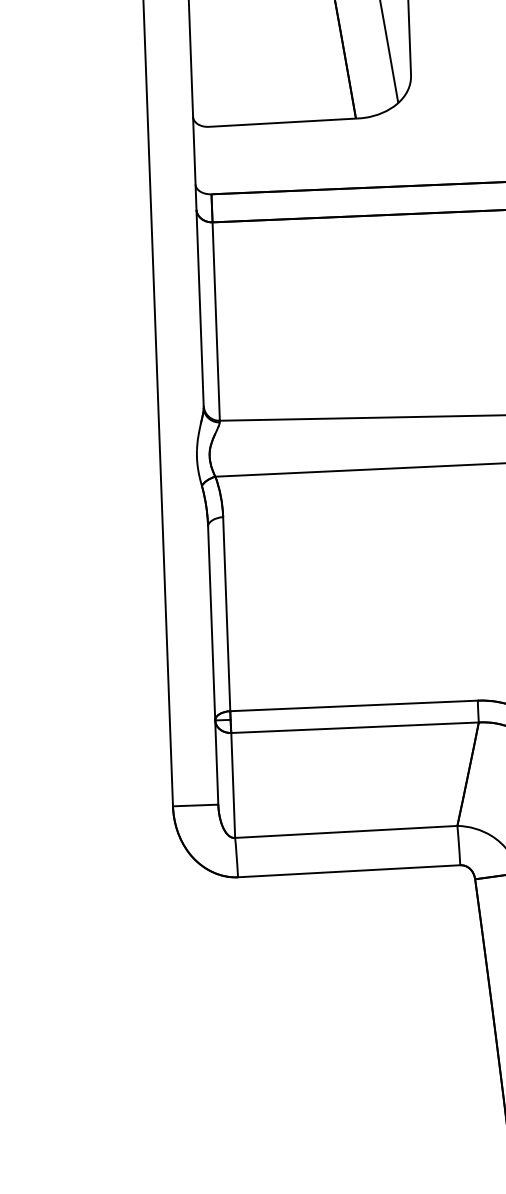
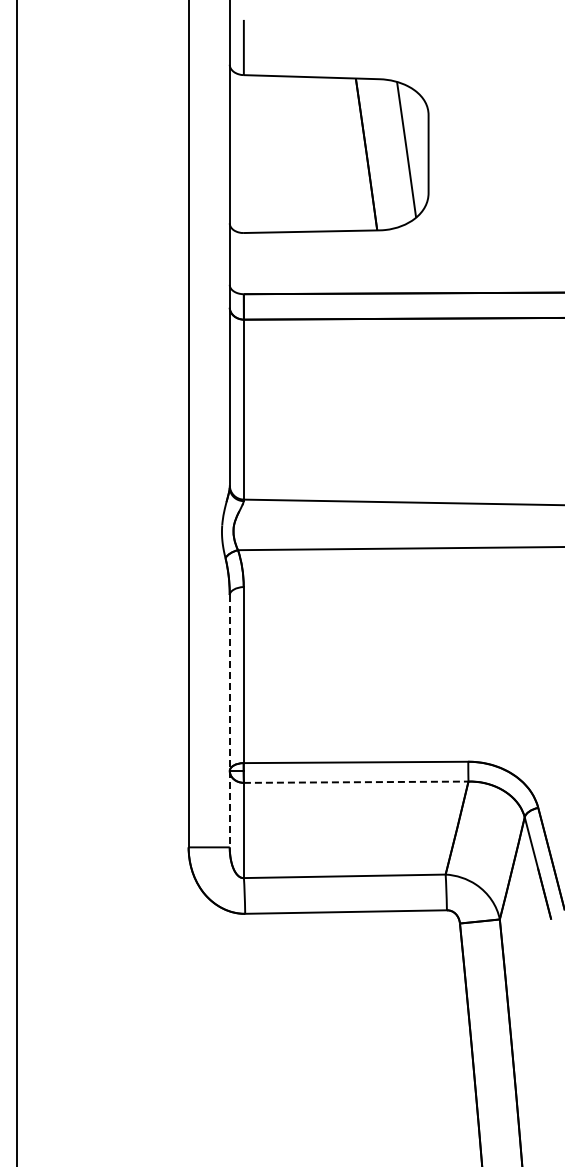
line: (212, 665) -> (229, 721), solid -> dashed
line: (355, 728) -> (356, 782), solid -> dashed

